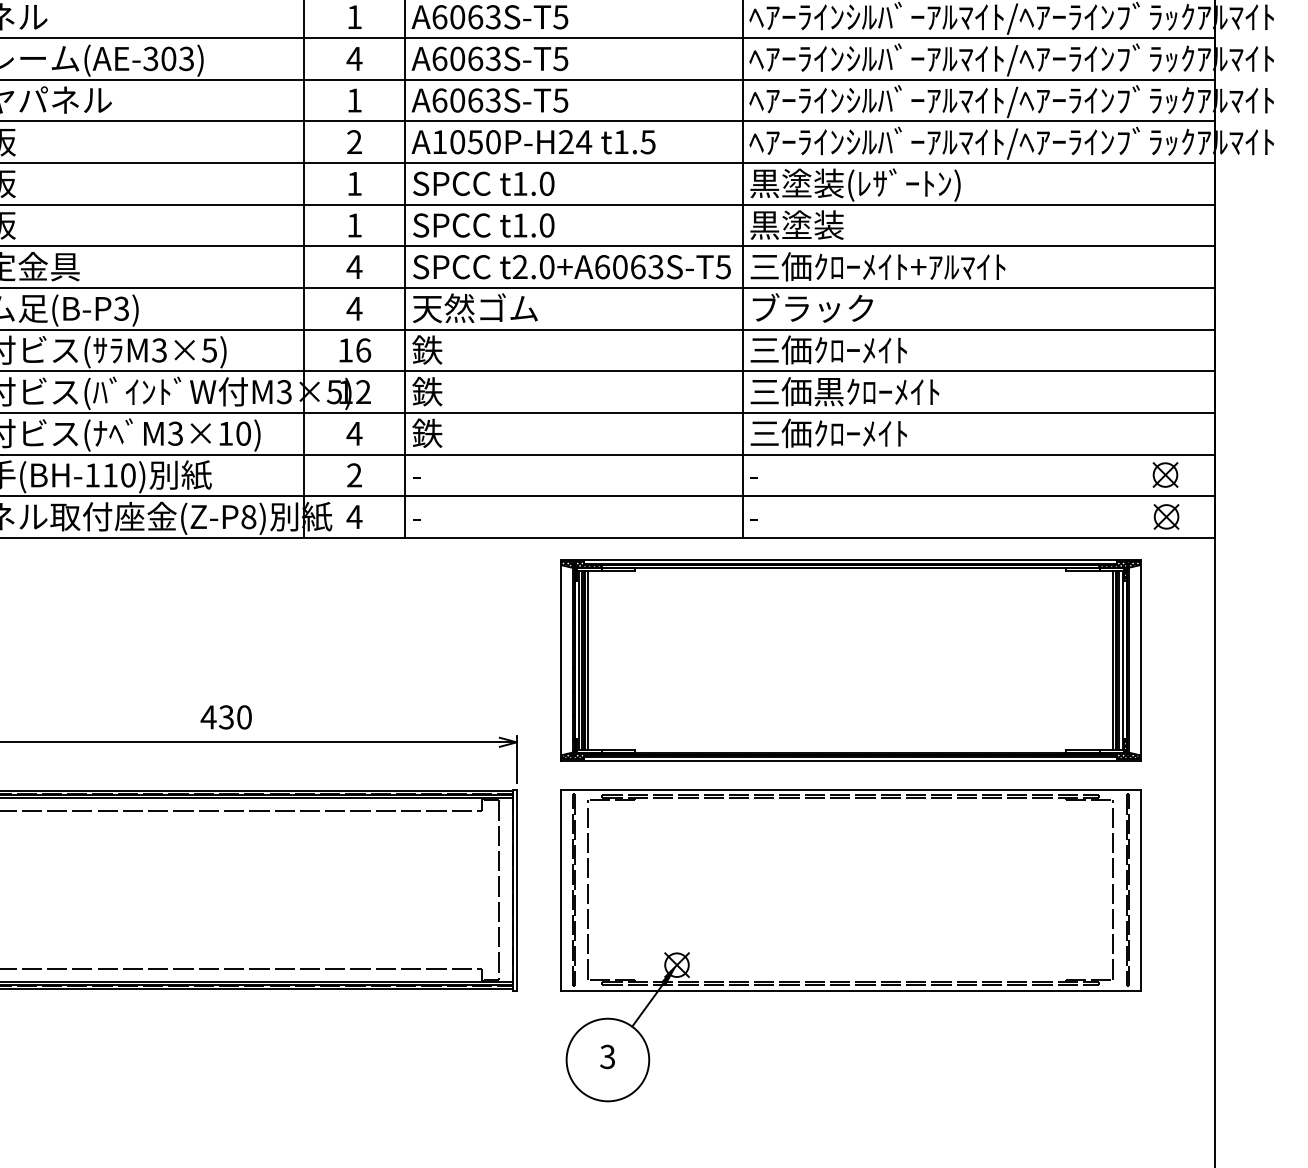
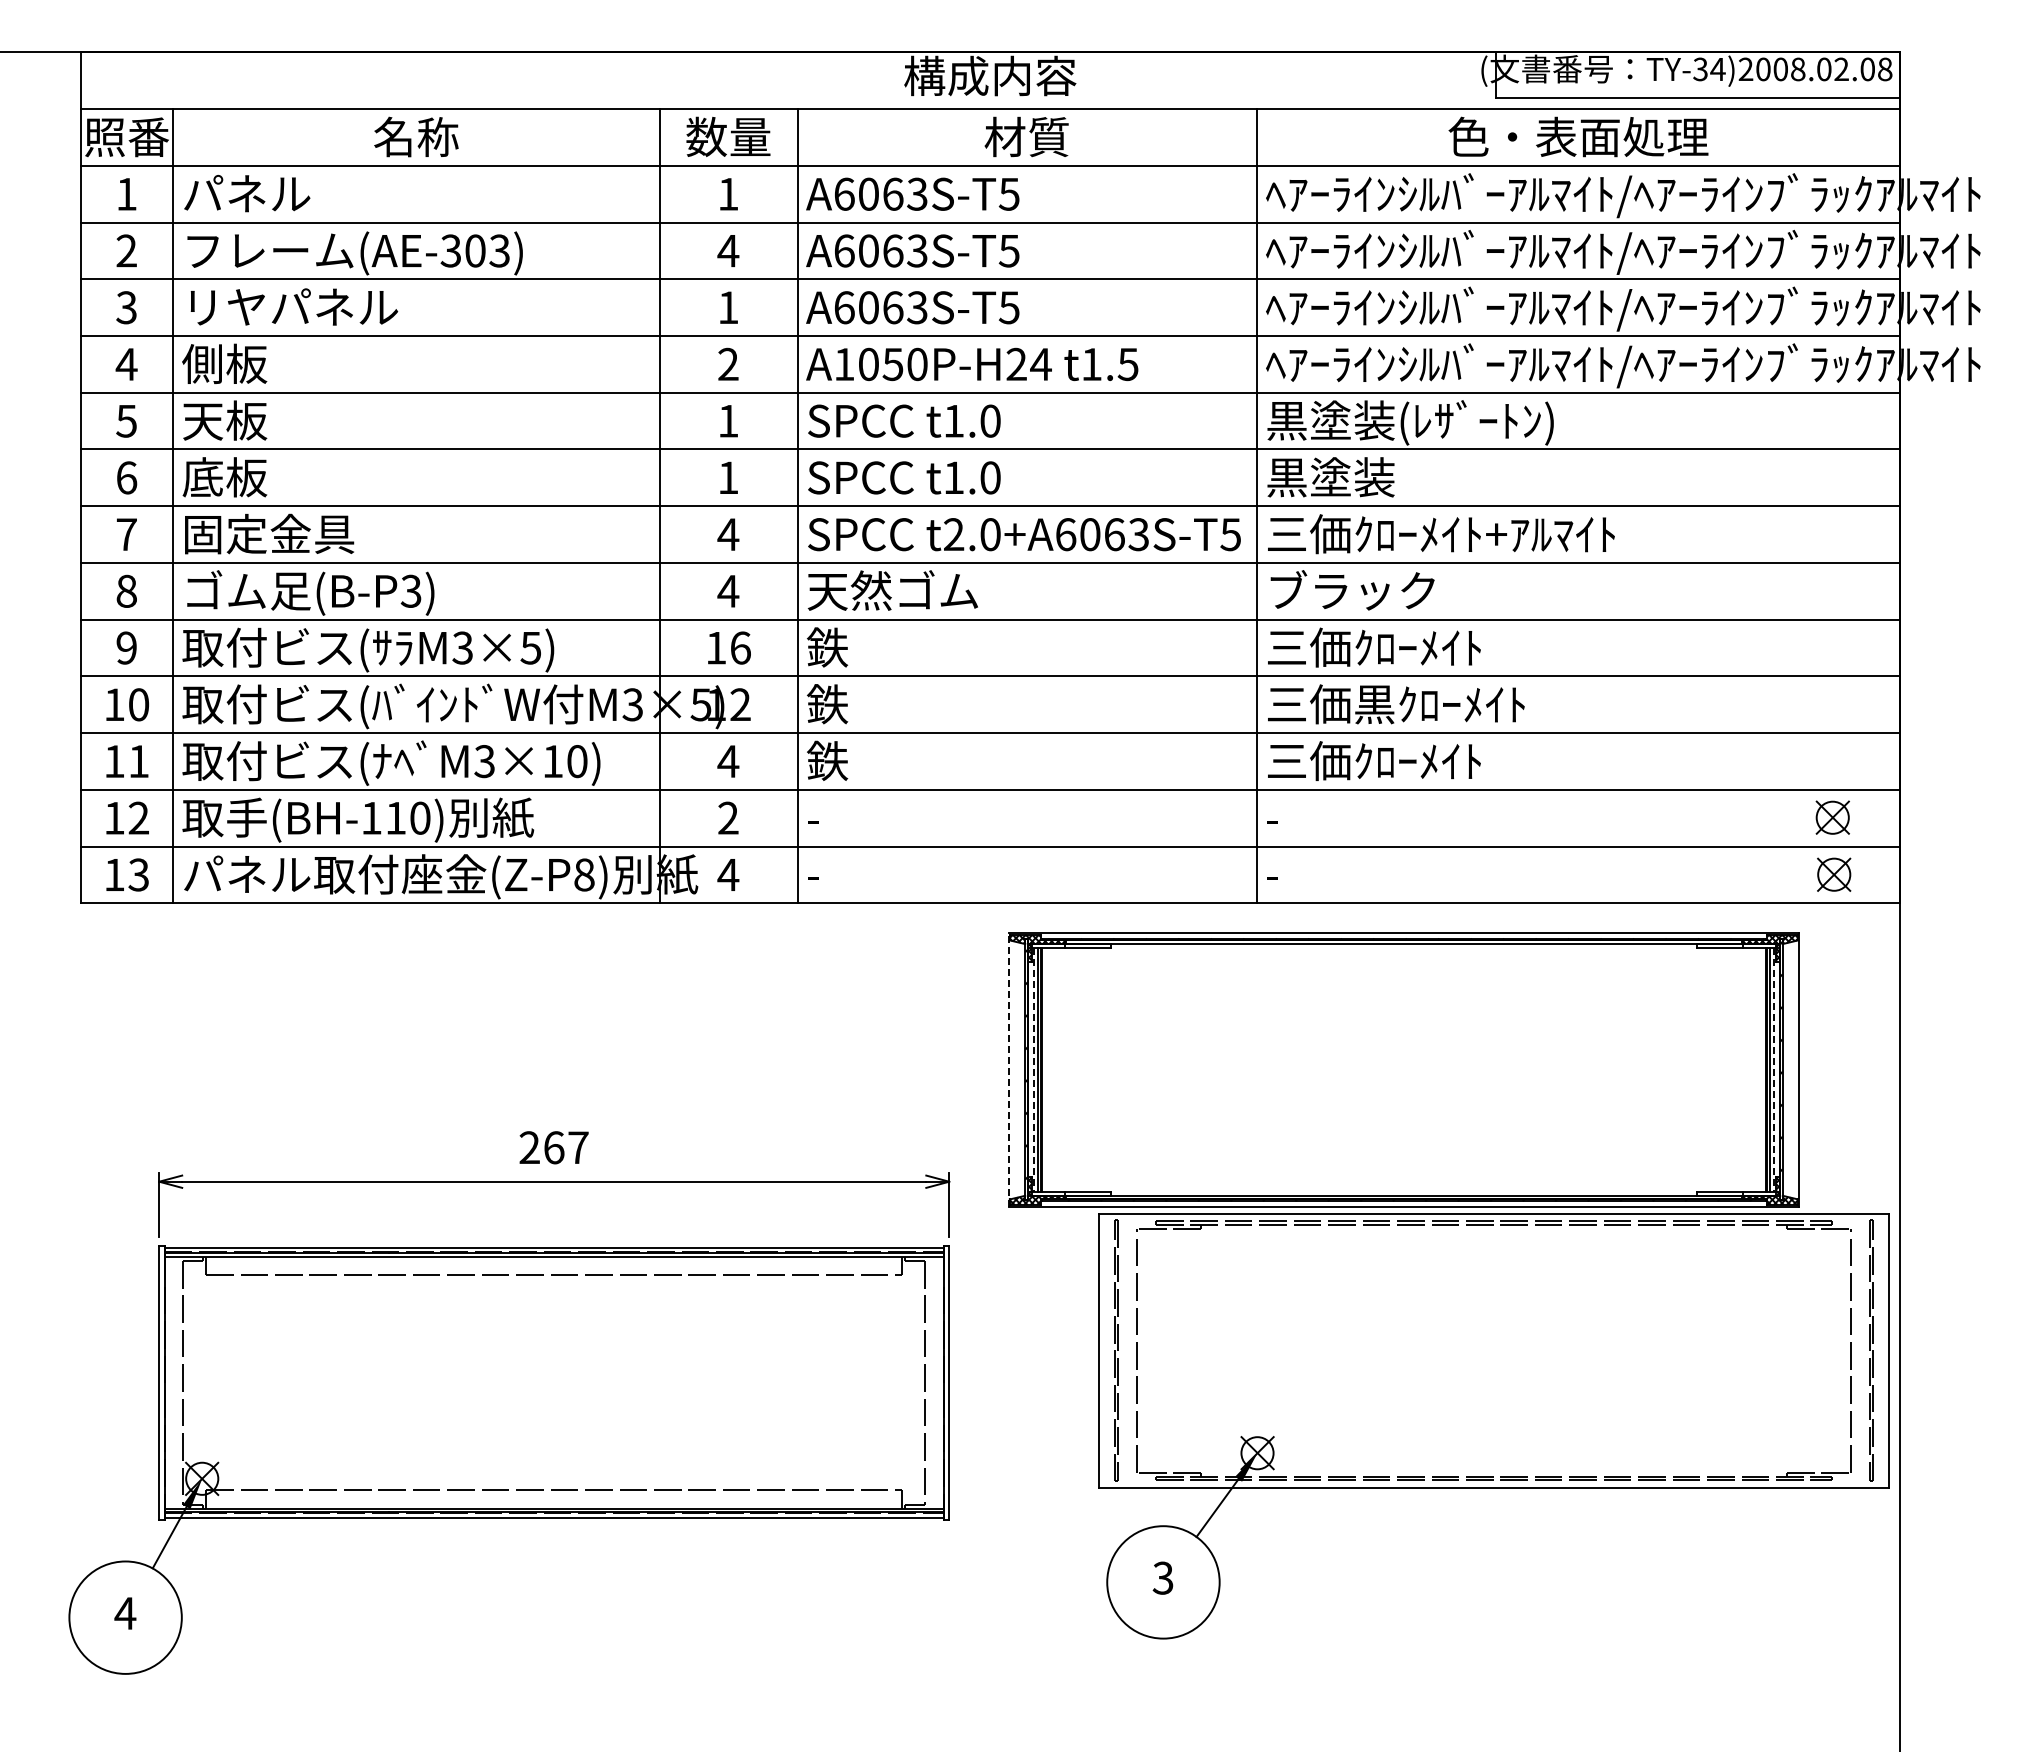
line: (560, 659) -> (1008, 1069), solid -> dashed
line: (578, 659) -> (1033, 1069), solid -> dashed
line: (588, 659) -> (1046, 1069), removed
line: (1113, 659) -> (1761, 1069), removed
line: (1122, 659) -> (1774, 1069), solid -> dashed
text: (226, 717) -> (553, 1147), 430 -> 267
part: (850, 945) -> (1493, 1426), moved

